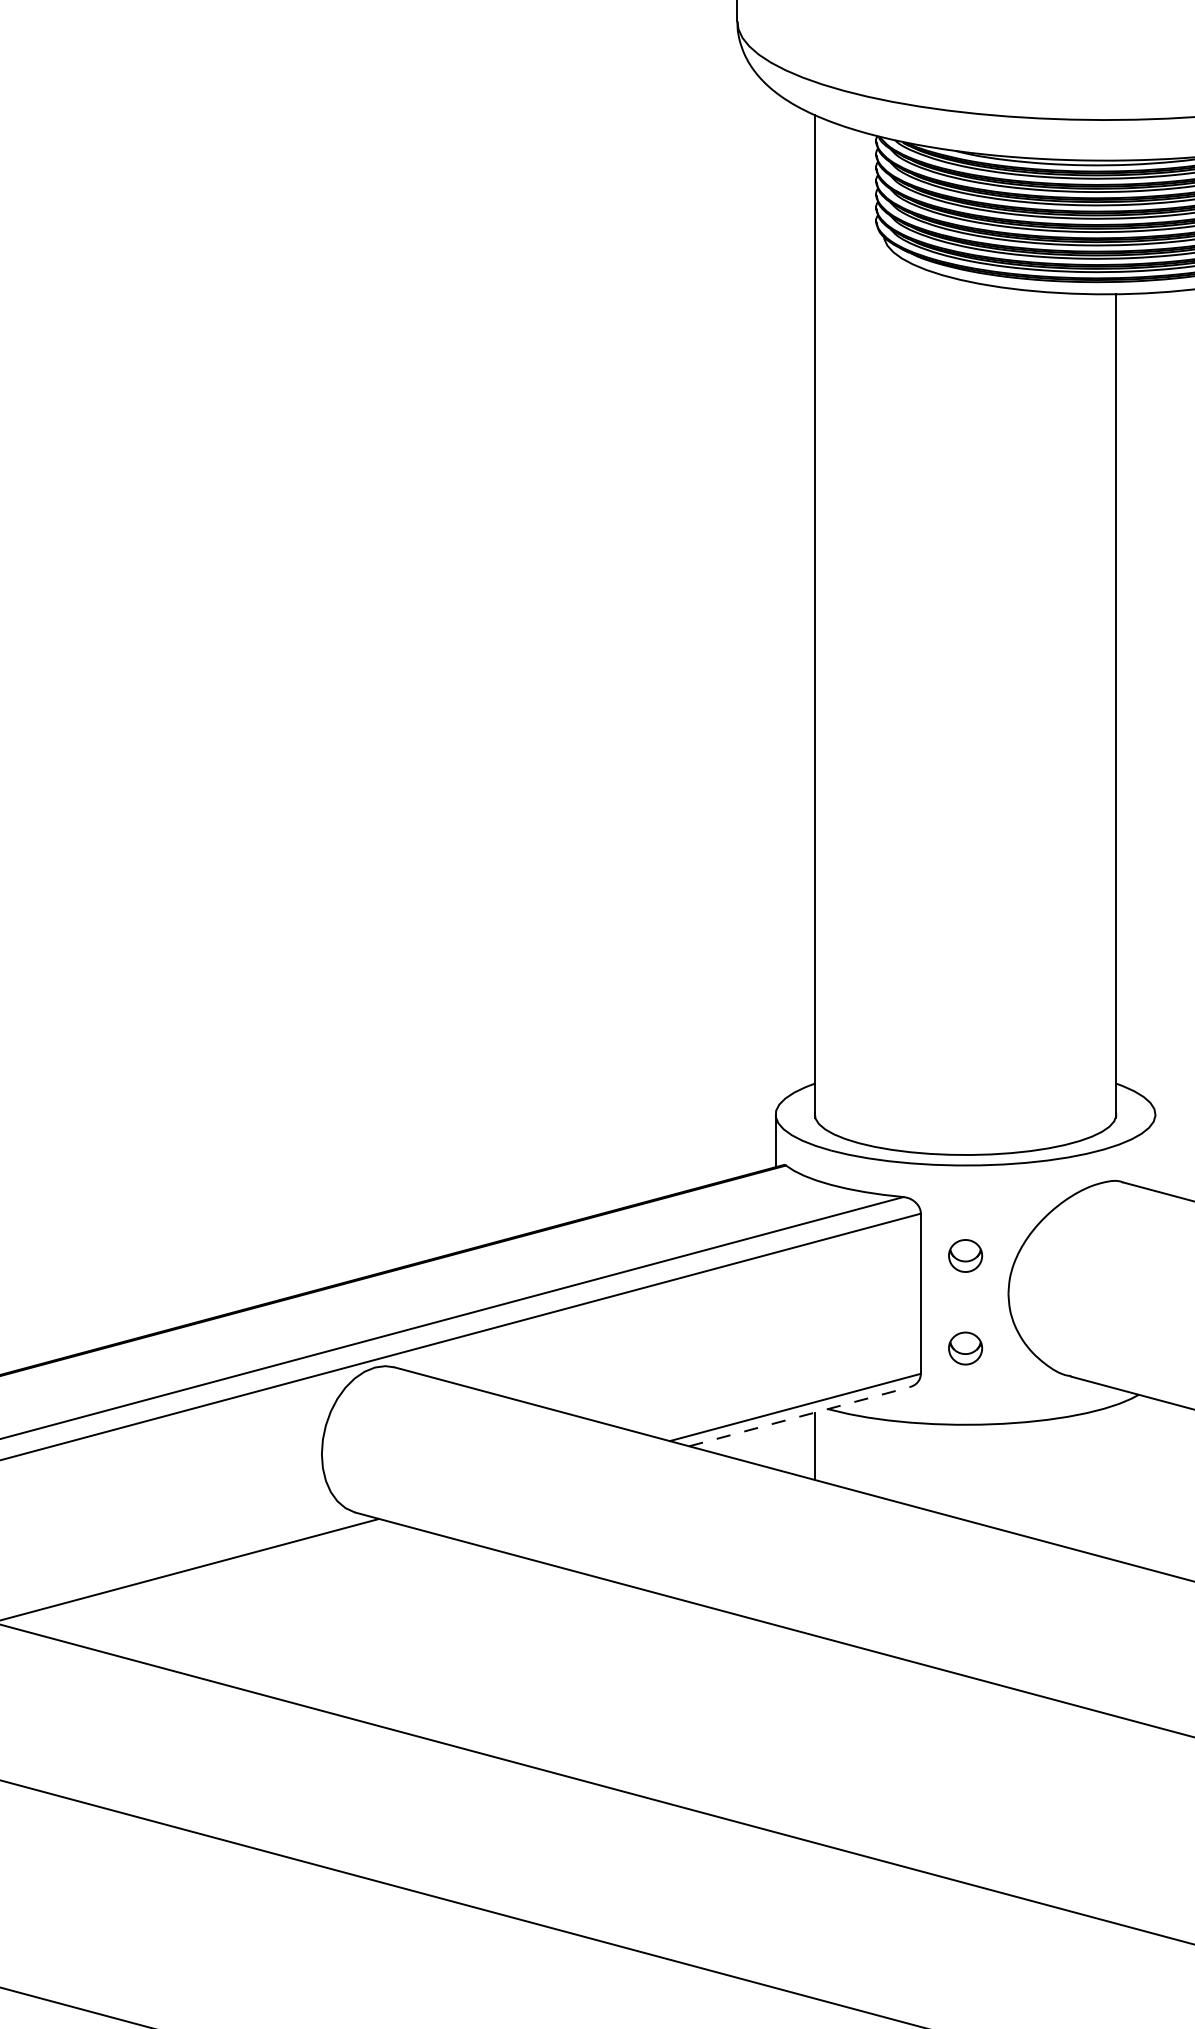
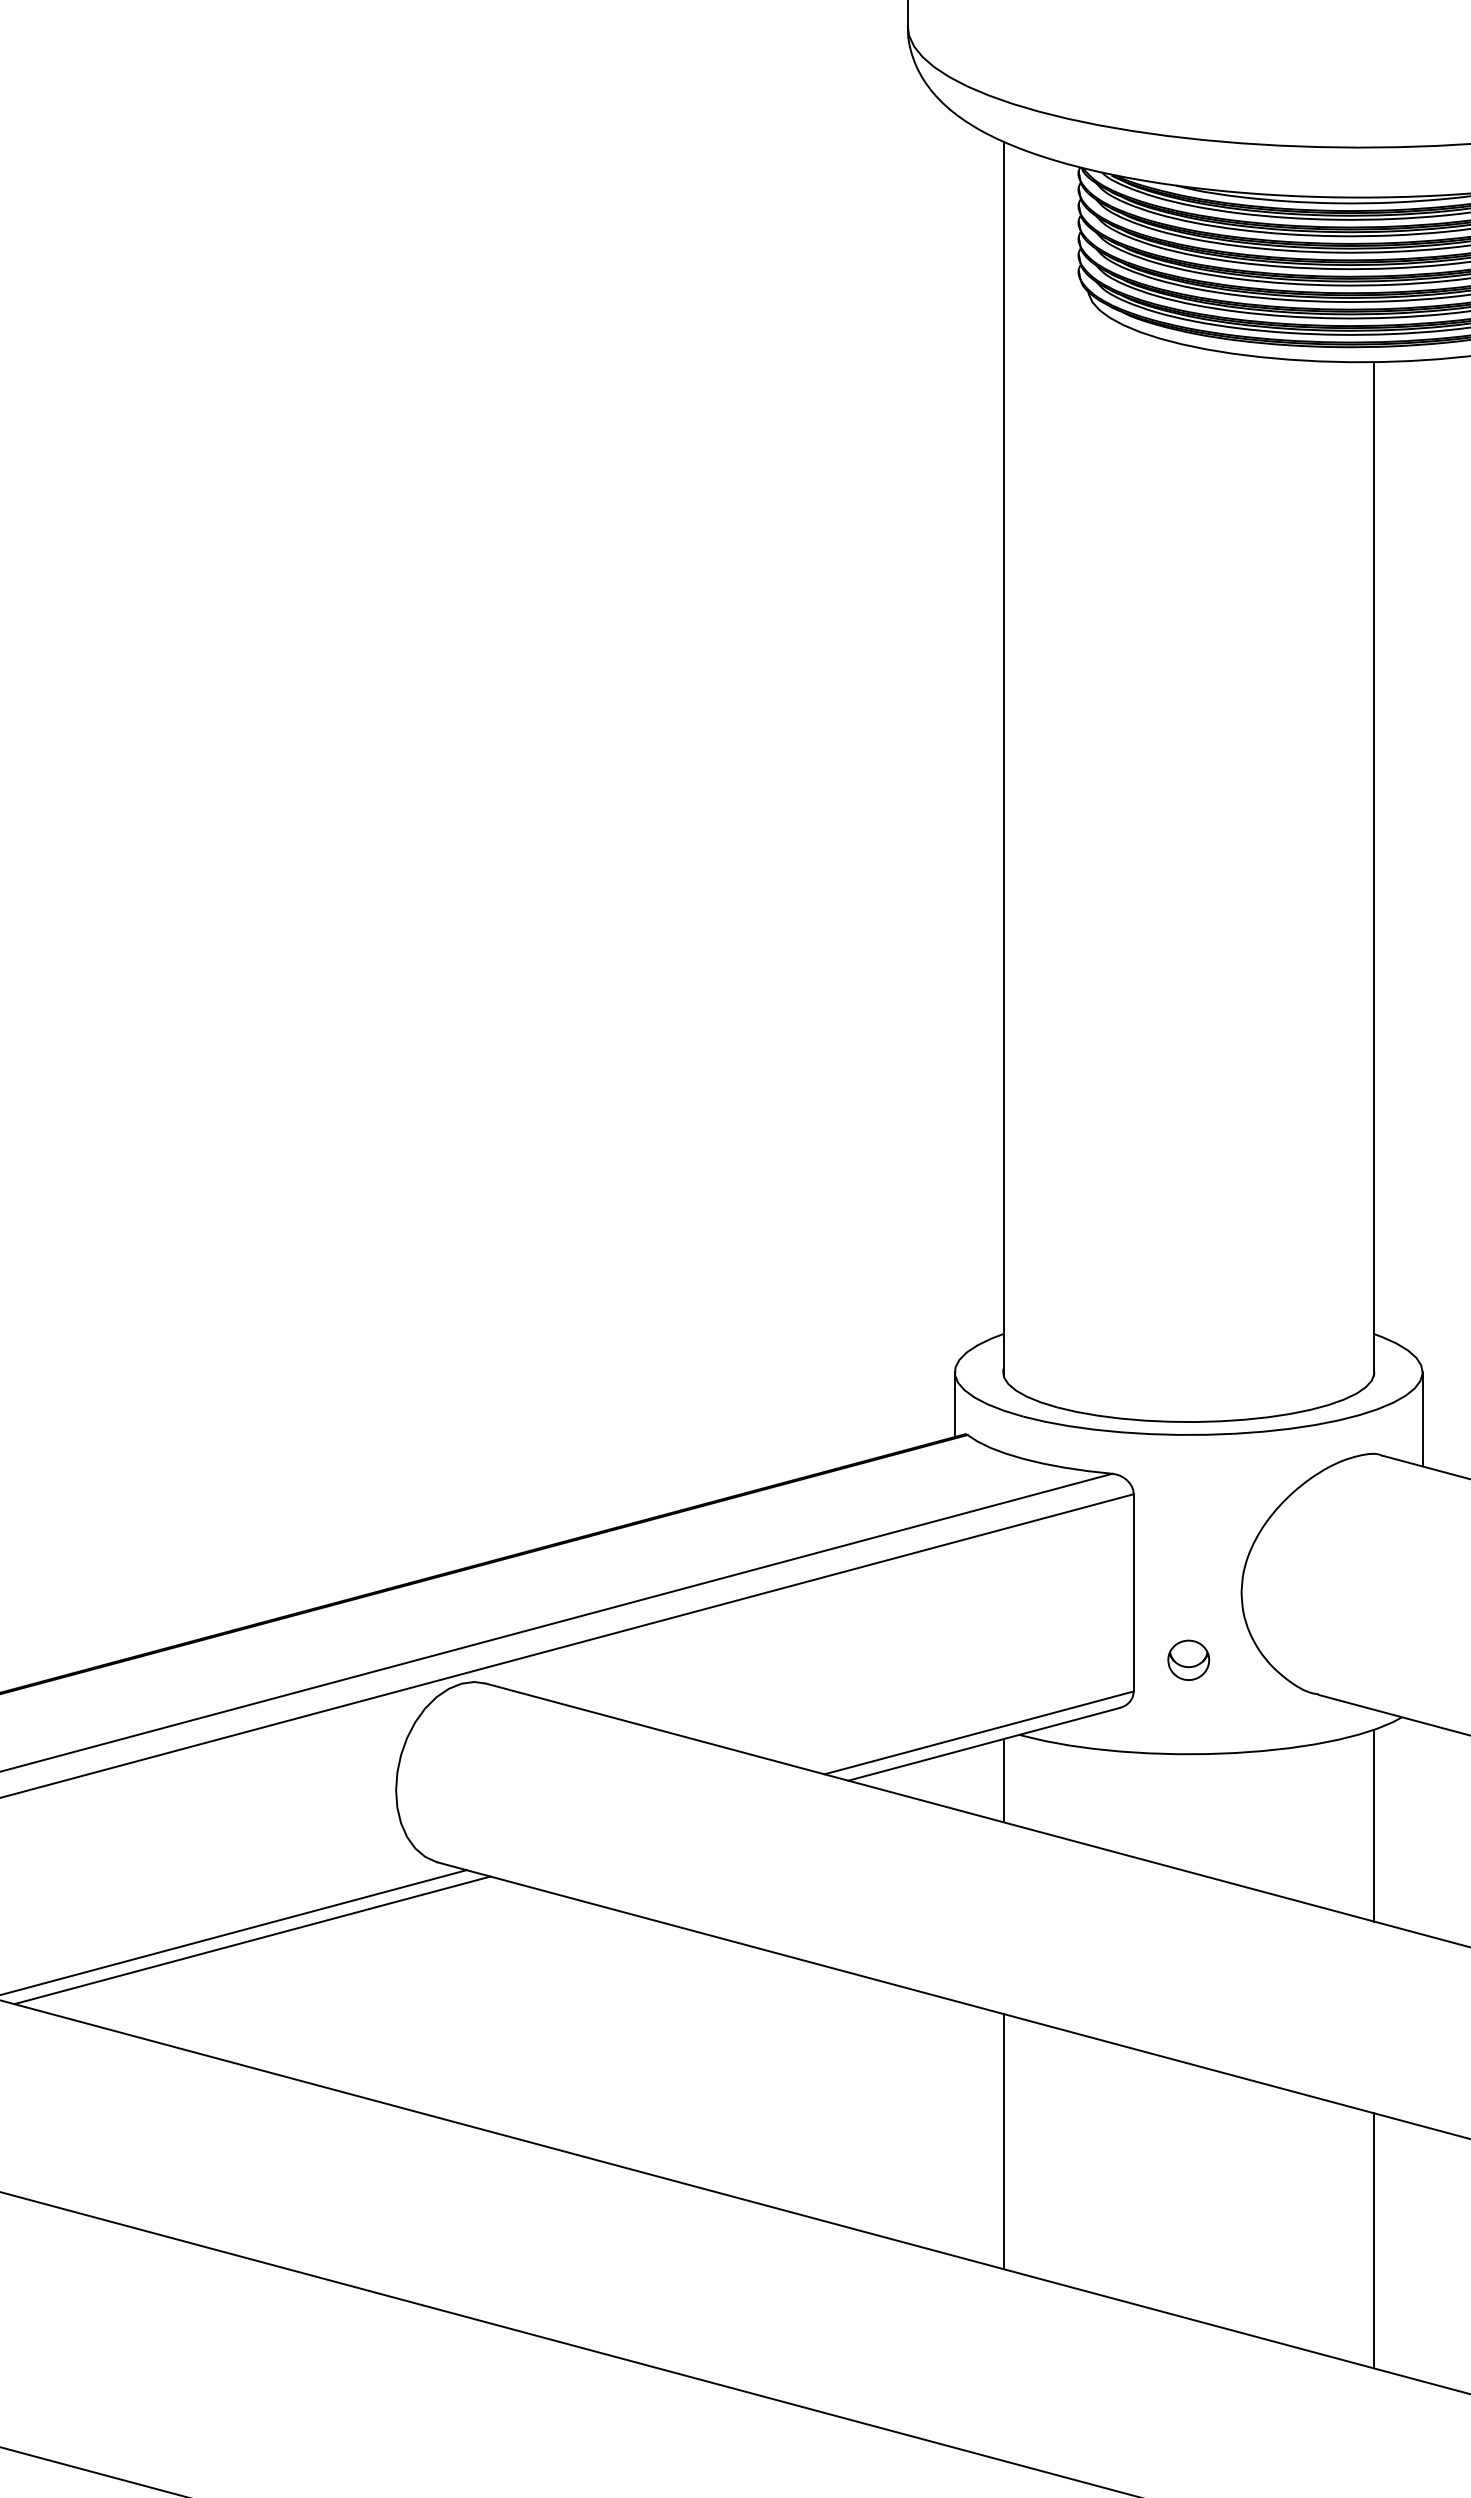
line: (1155, 1152) -> (1422, 1419), added
part: (965, 1255) -> (1188, 1545), removed
line: (799, 1416) -> (984, 1744), dashed -> solid
line: (1115, 1482) -> (1373, 1825), added
line: (205, 1576) -> (252, 1940), added
line: (815, 1739) -> (1003, 2141), added
line: (1115, 1819) -> (1373, 2240), added

